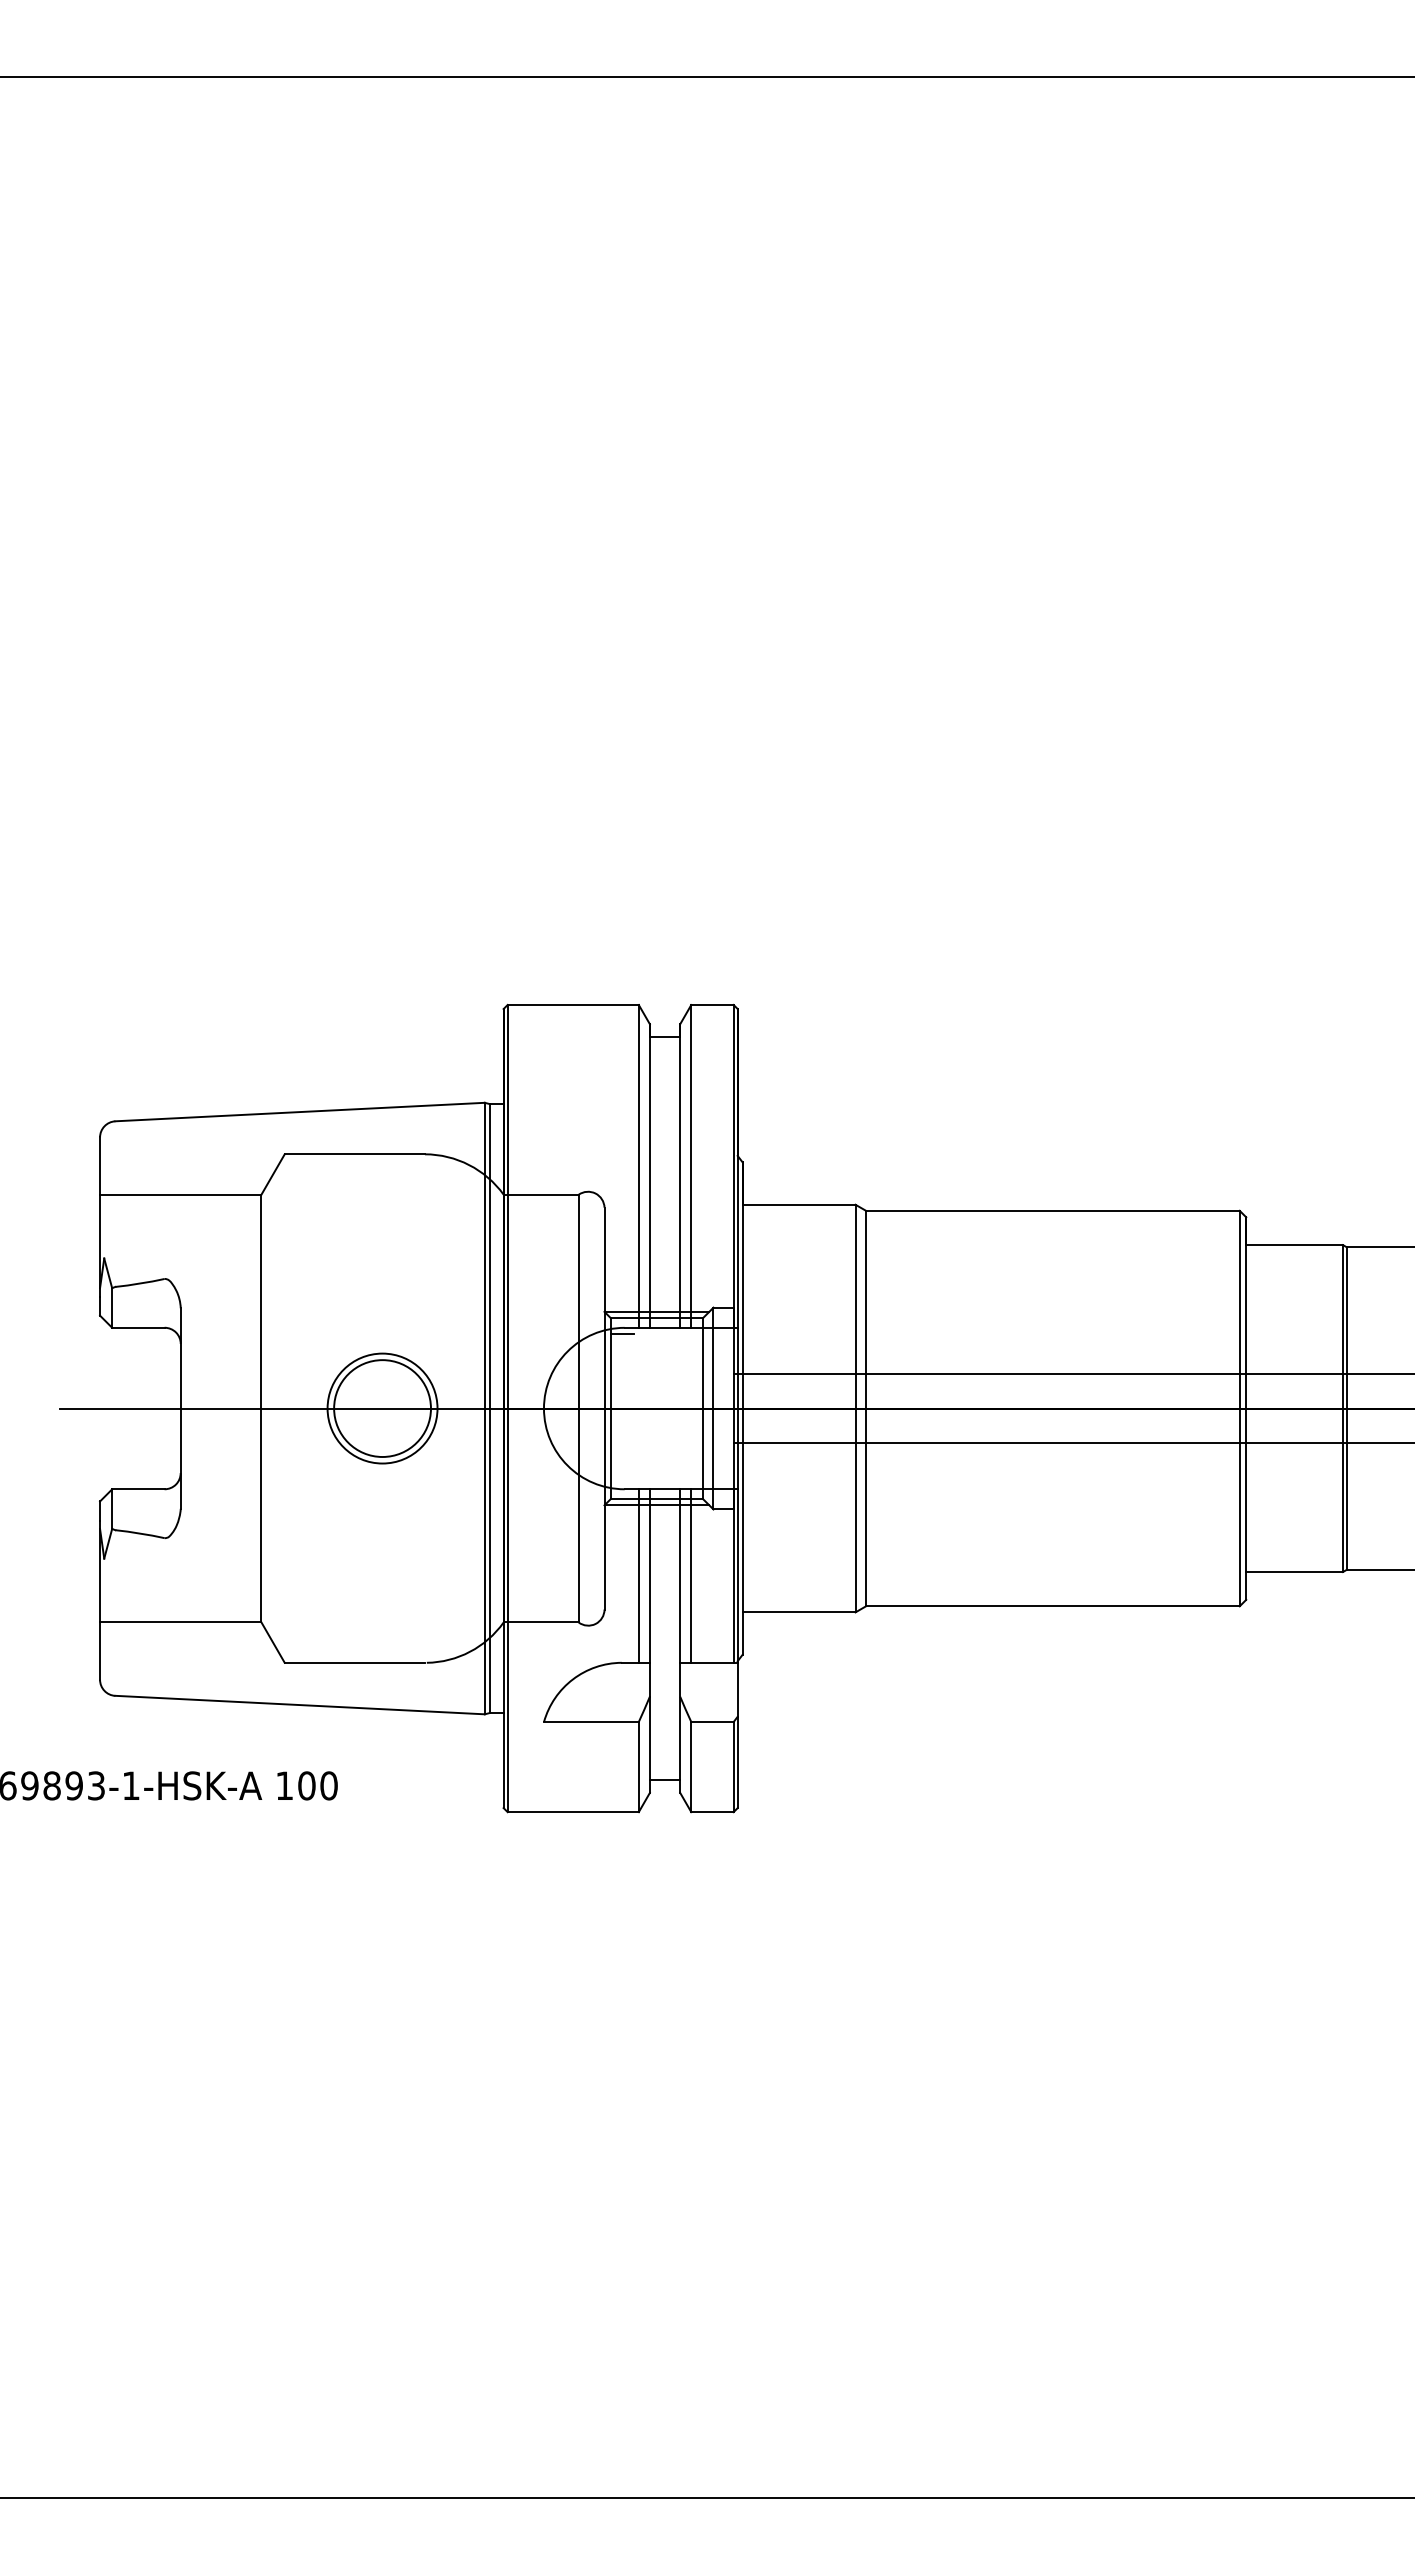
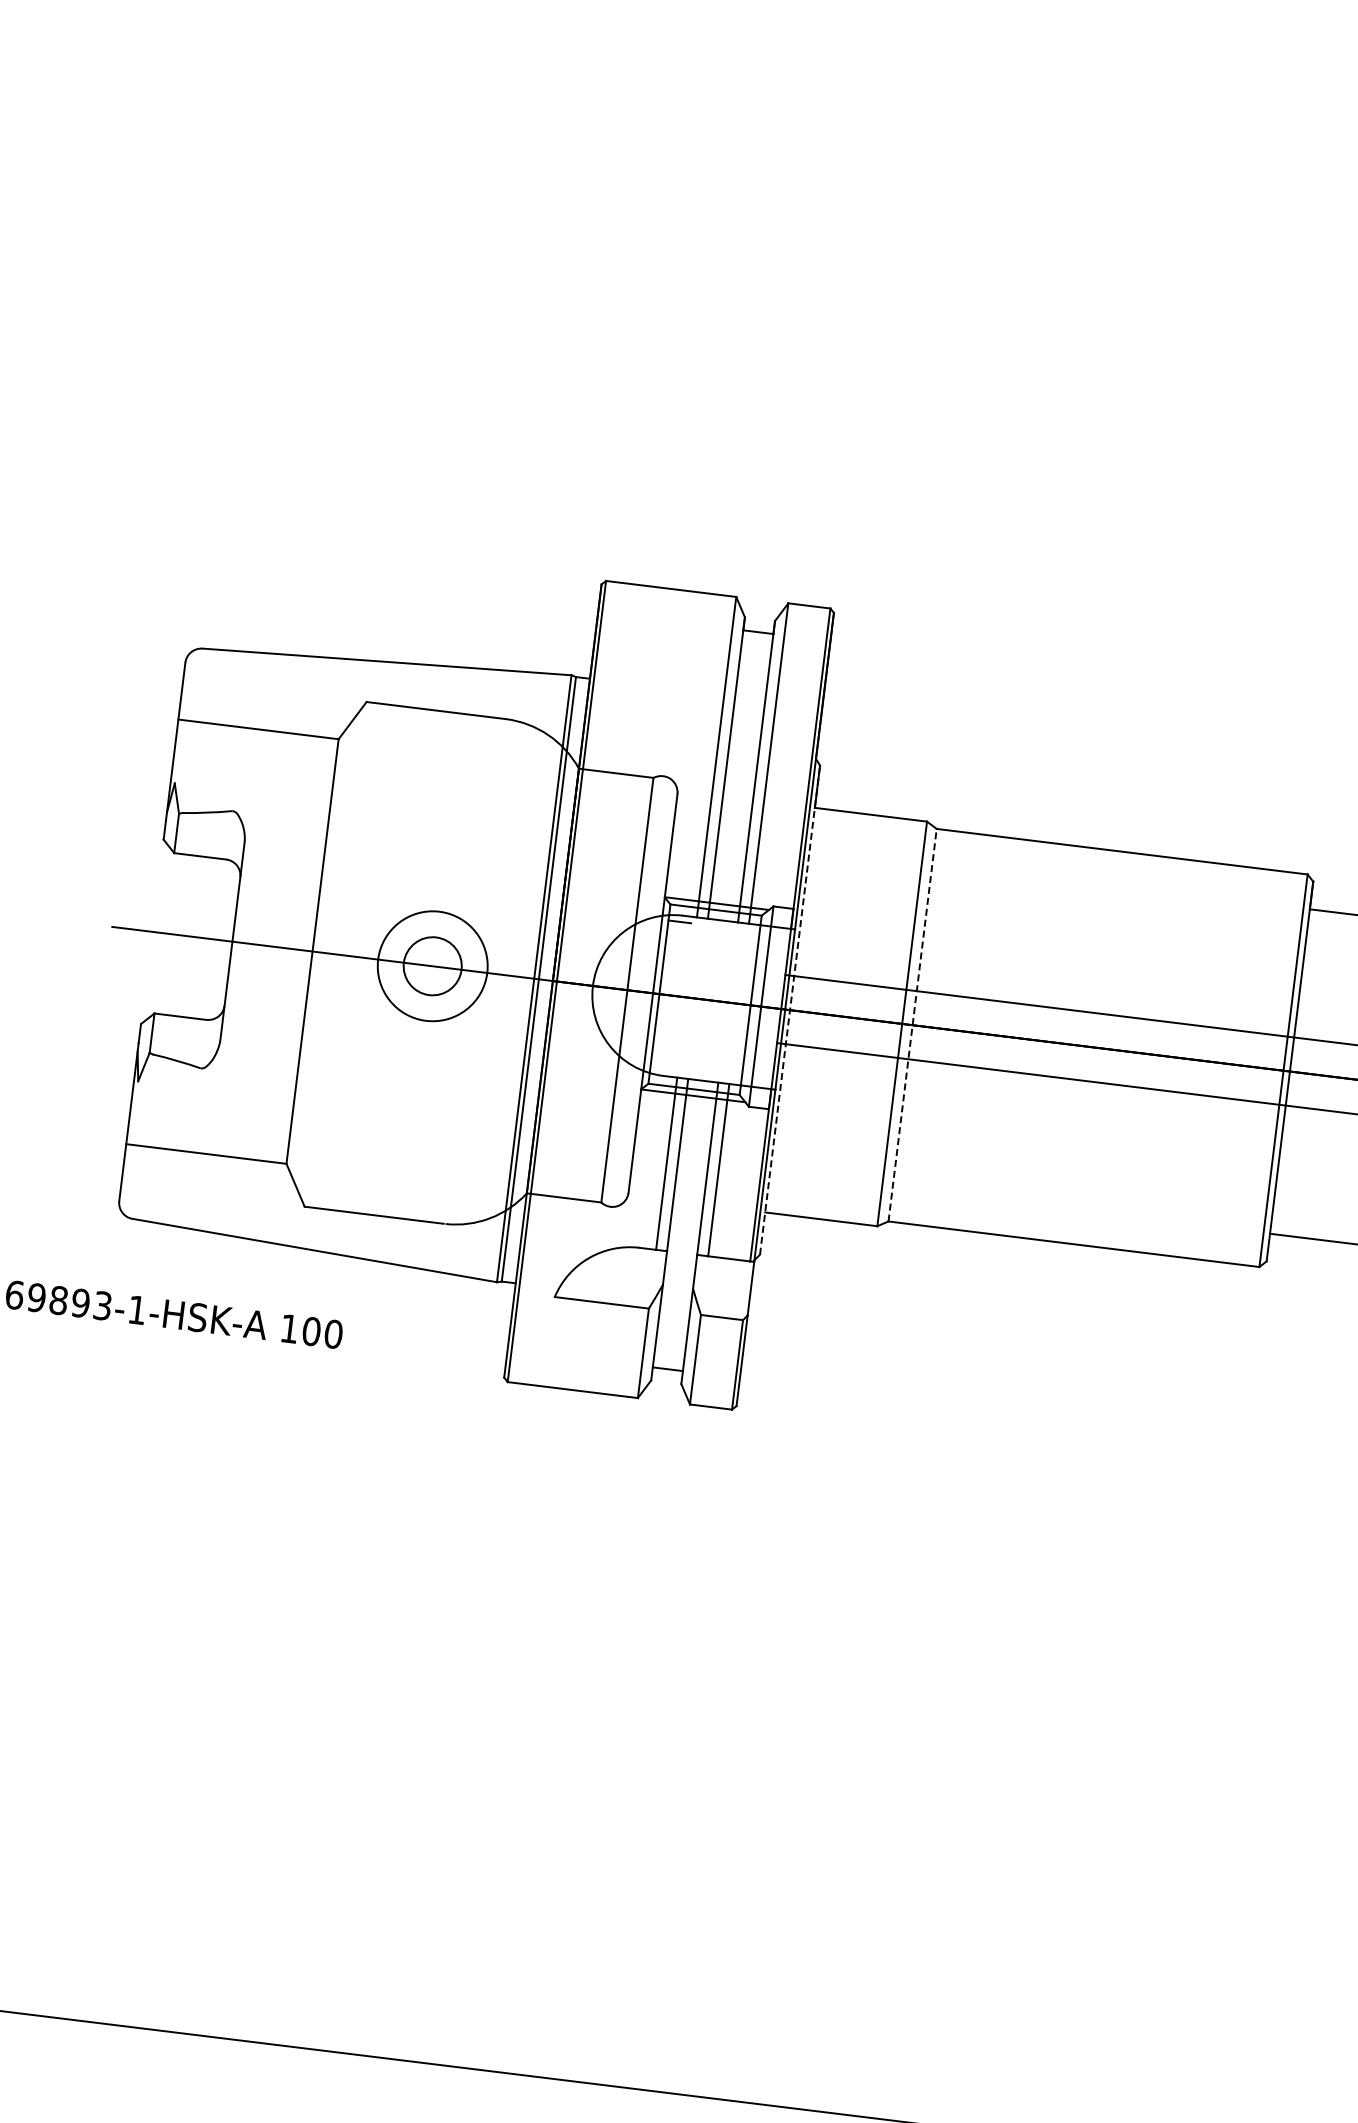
circle: (382, 1408) -> (432, 966), size x0.6
line: (742, 1408) -> (790, 1010), solid -> dashed
line: (866, 1408) -> (913, 1025), solid -> dashed

